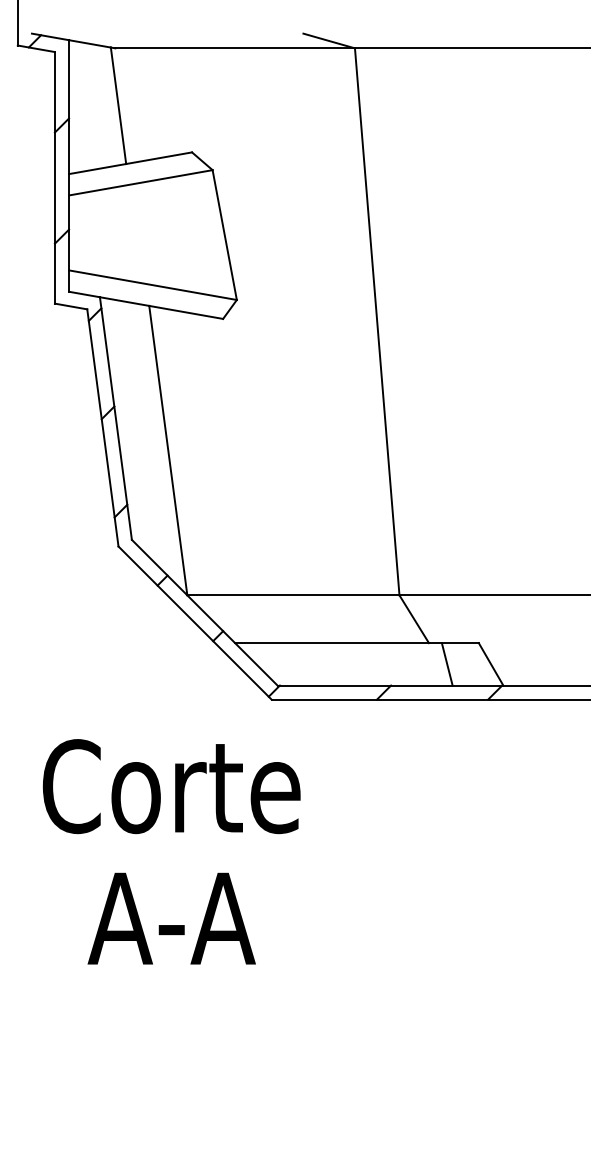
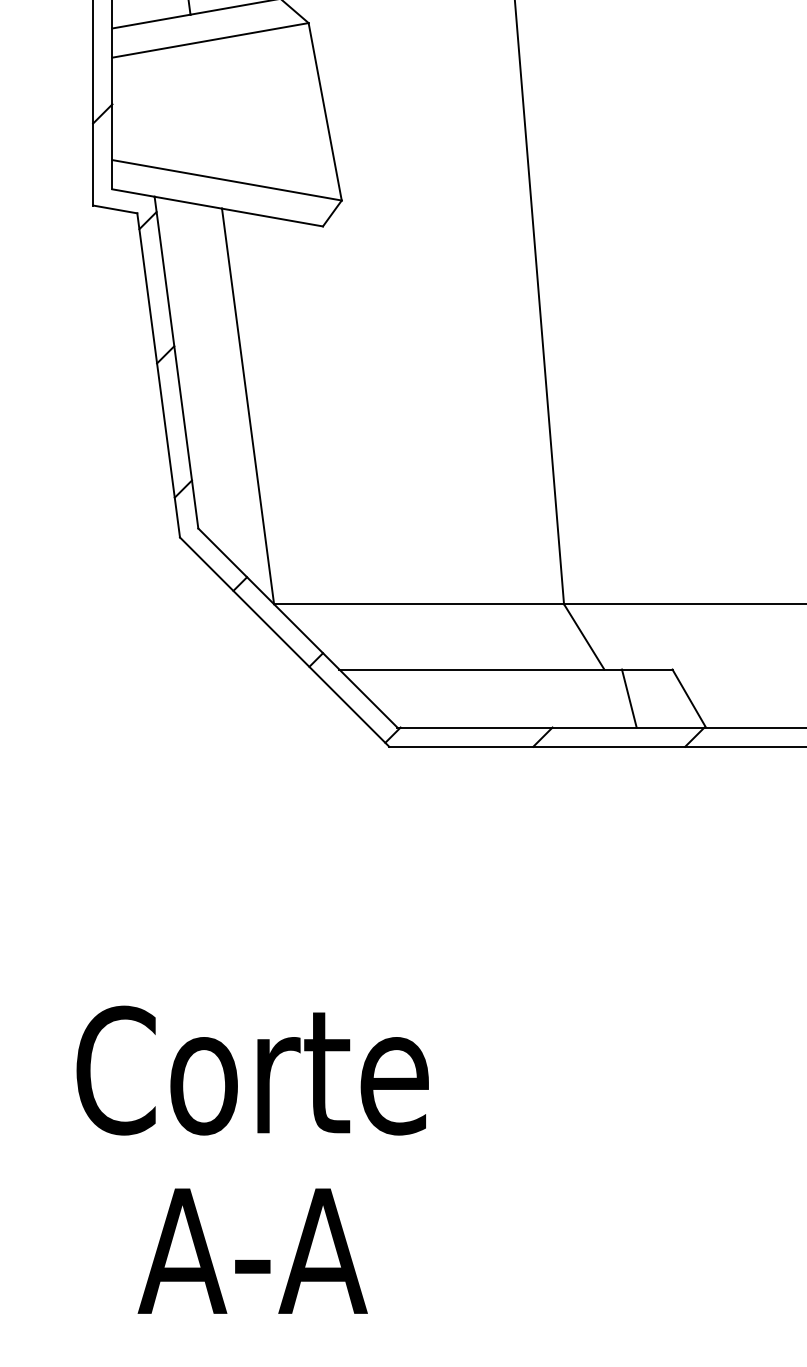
text: (171, 851) -> (252, 1159), moved

